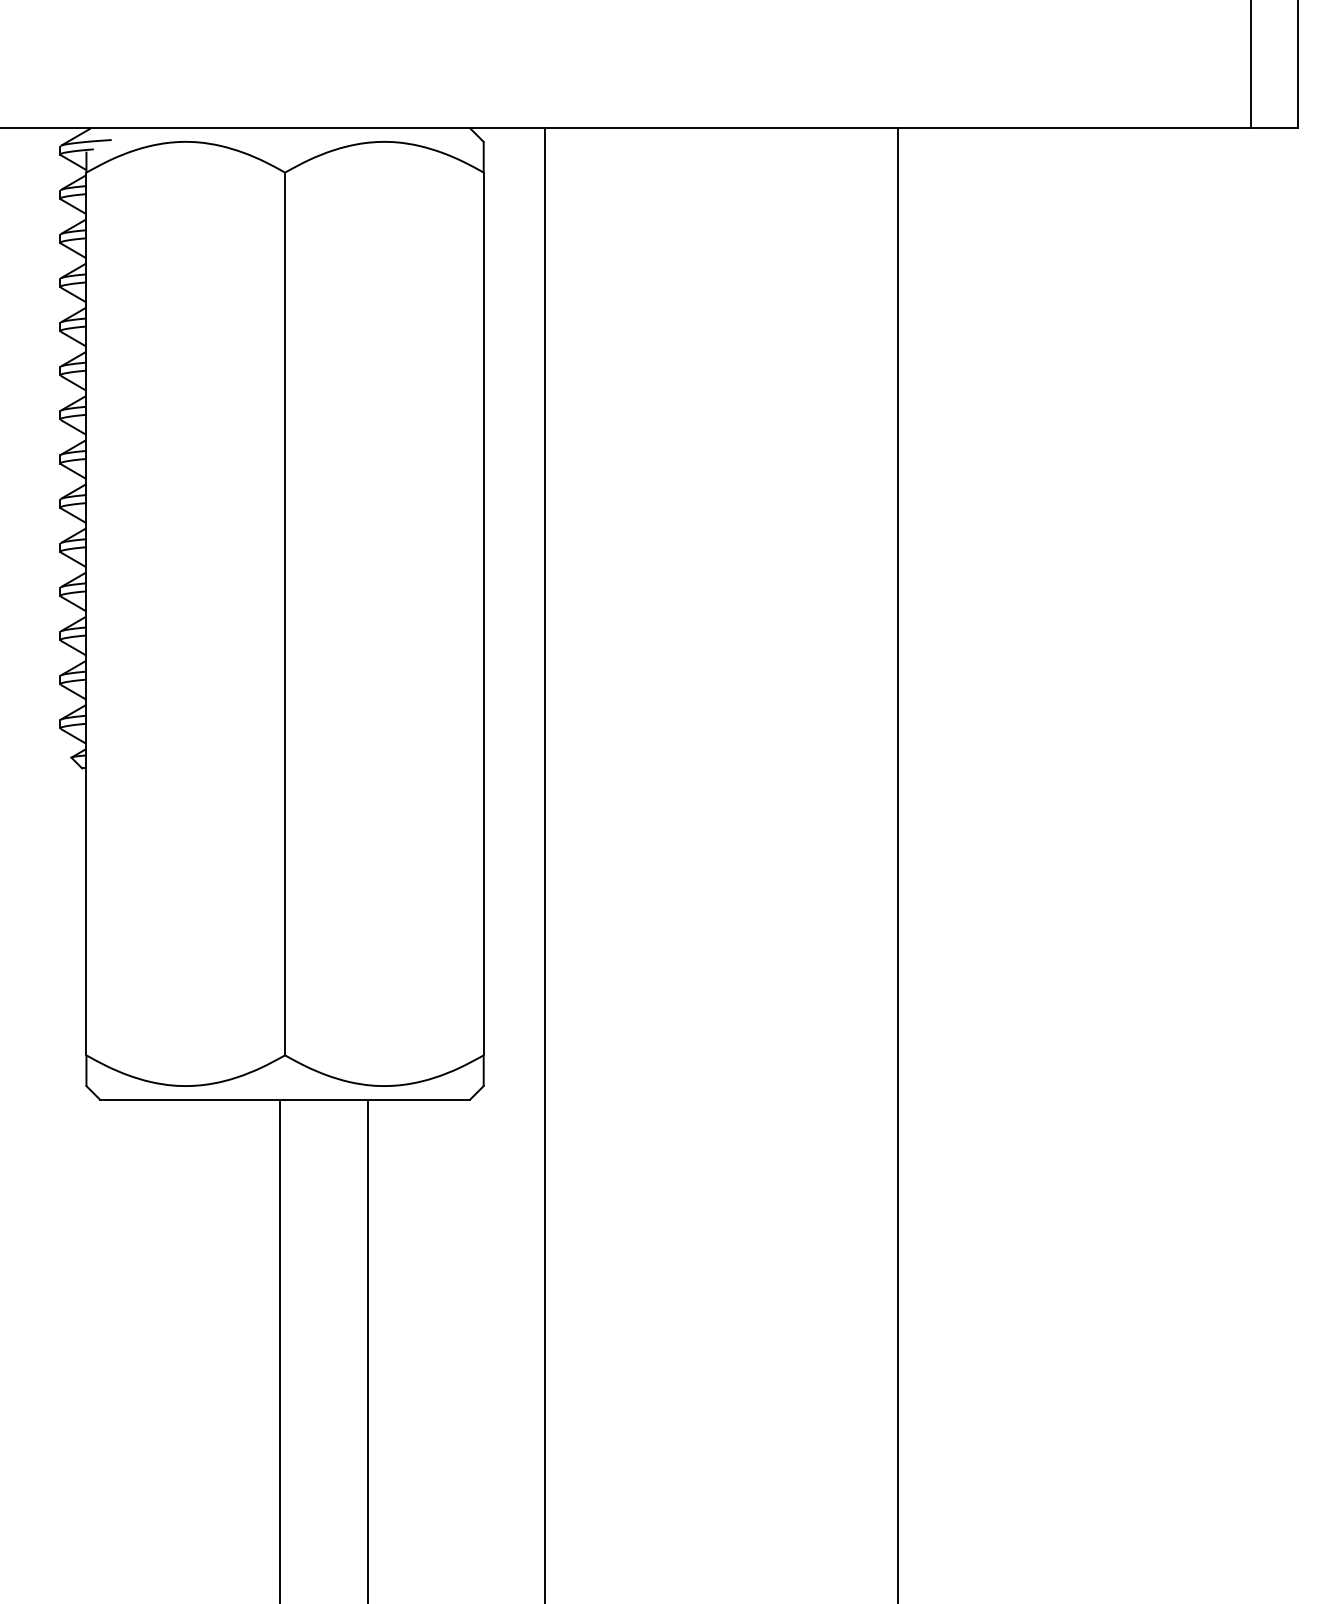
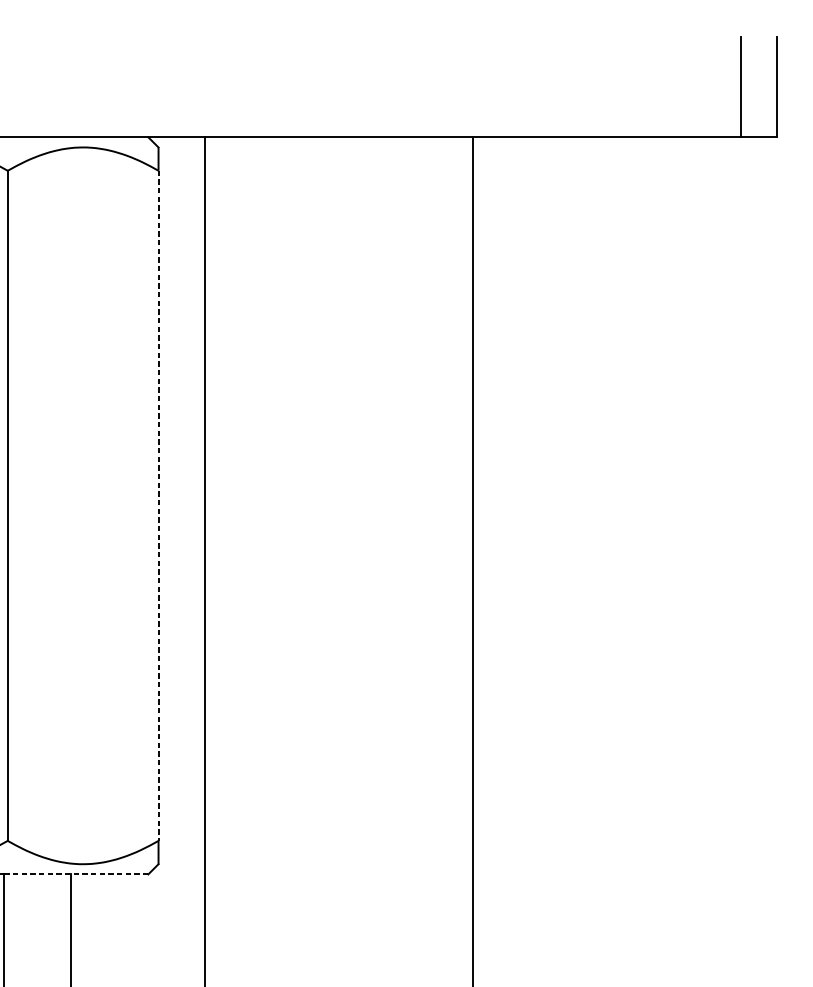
line: (483, 614) -> (158, 506), solid -> dashed
line: (377, 1099) -> (77, 874), solid -> dashed

